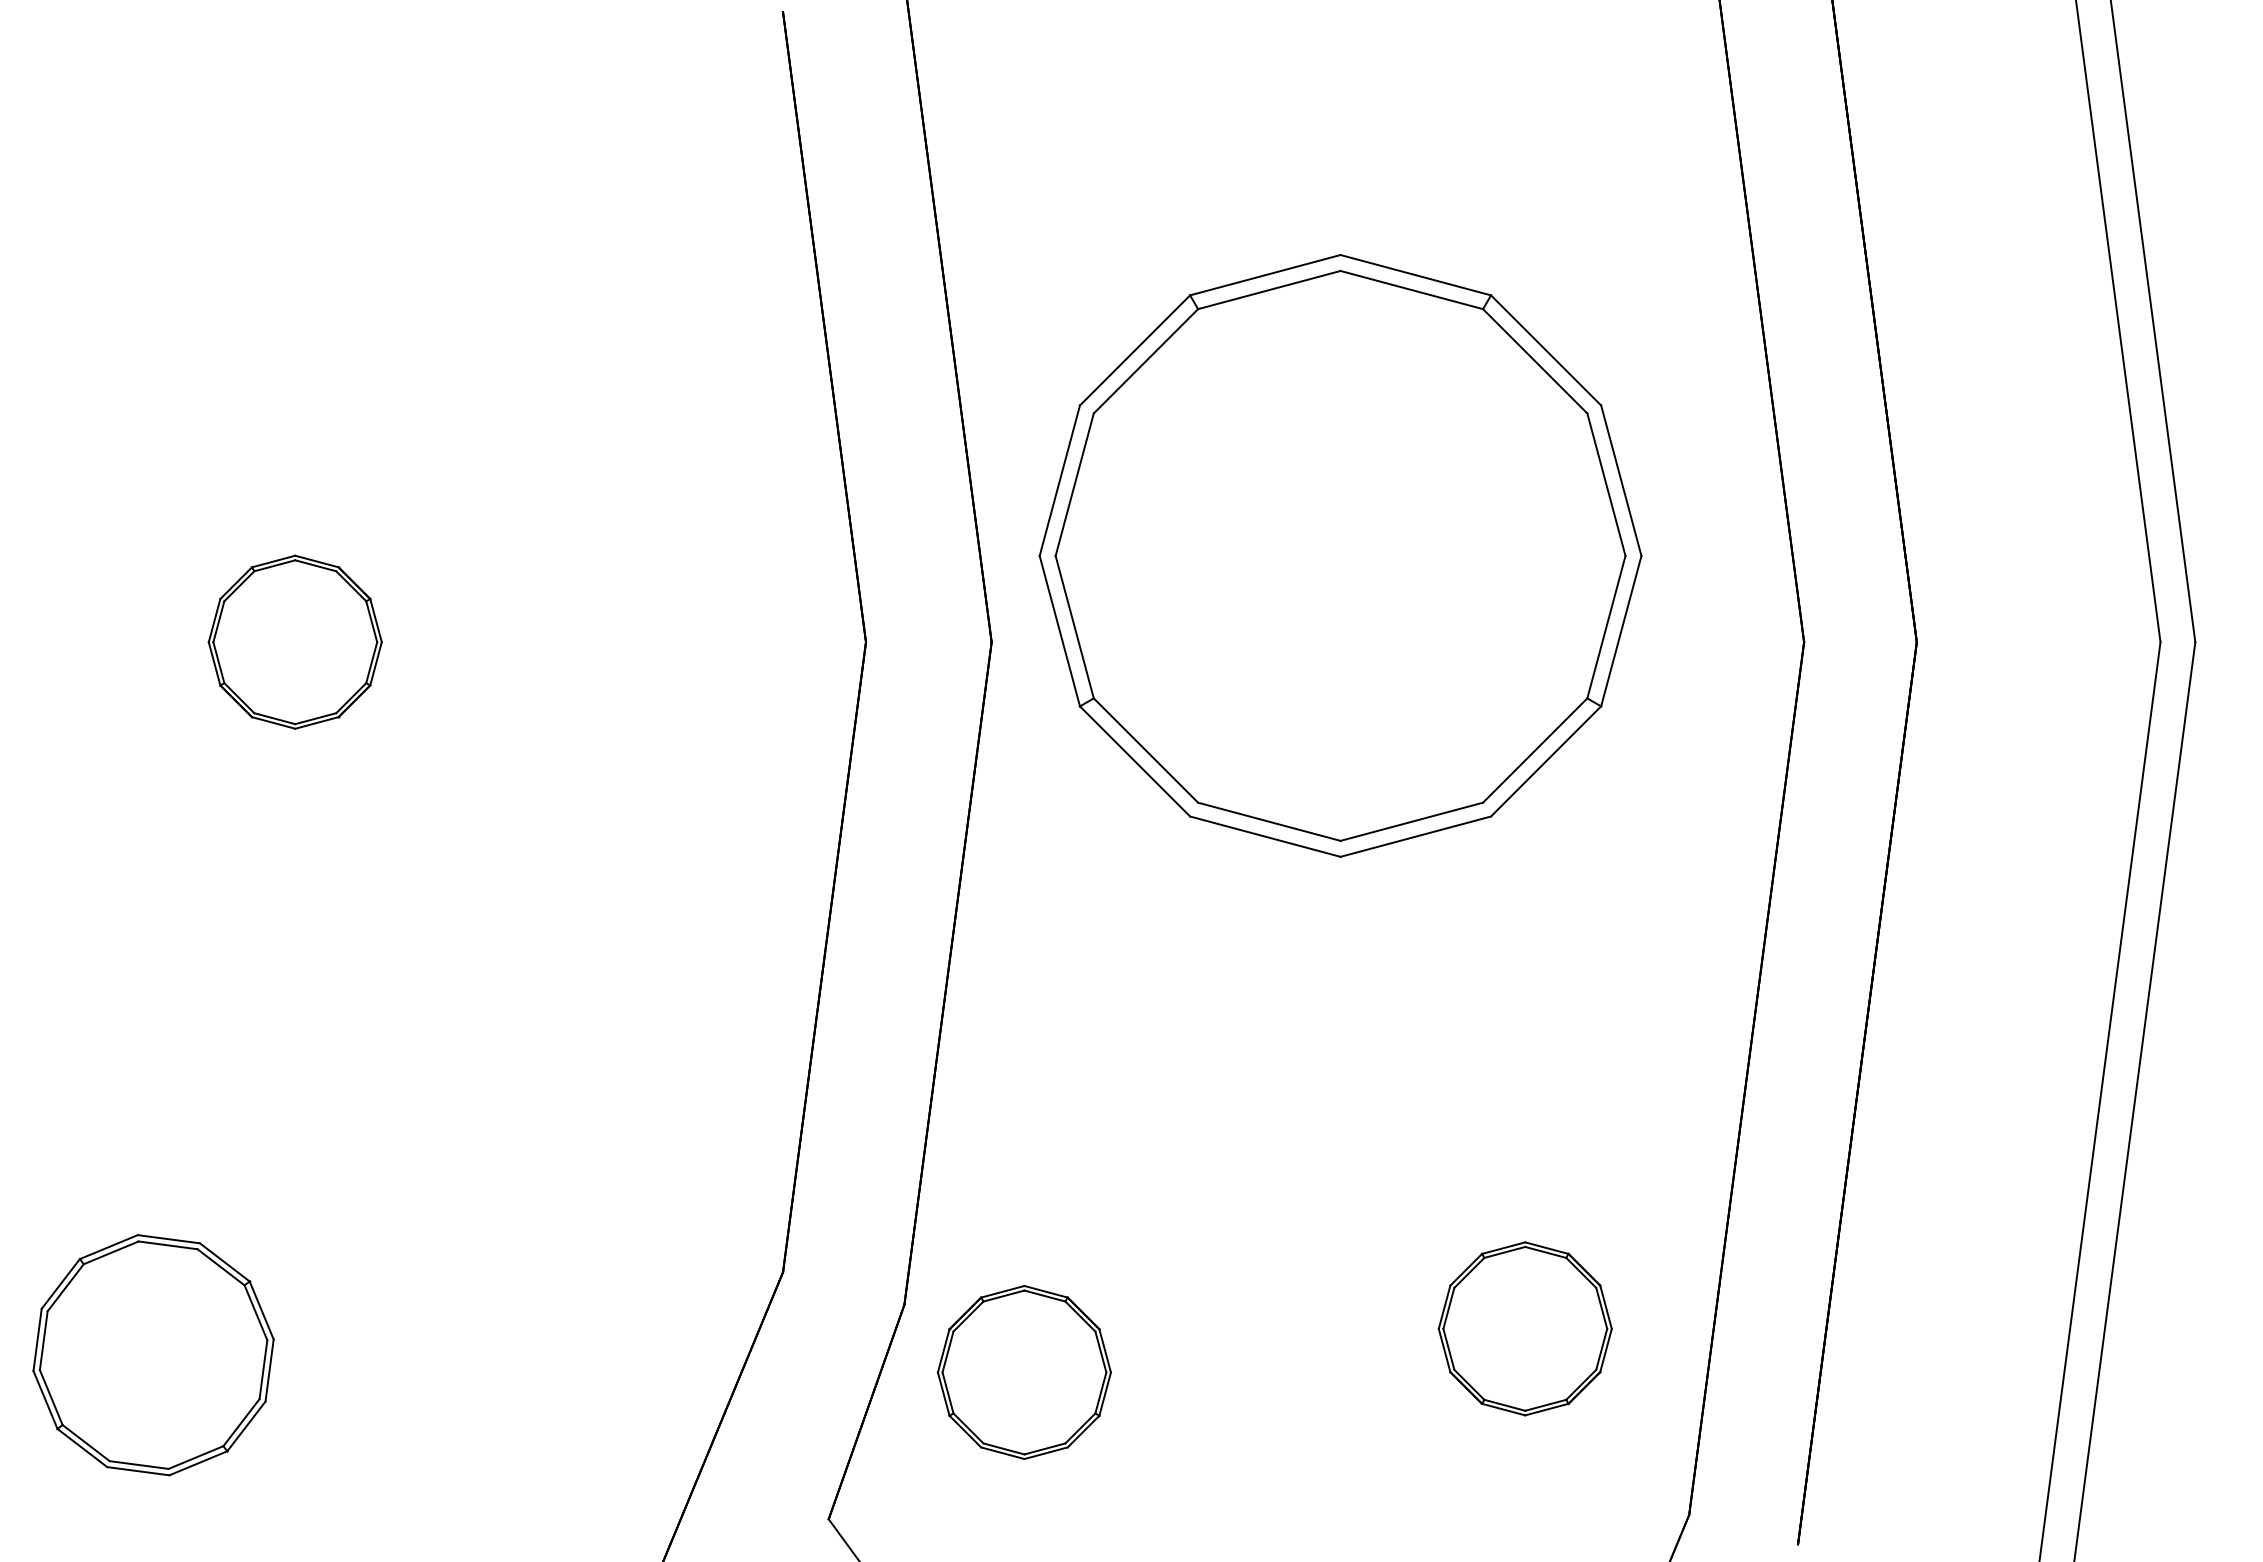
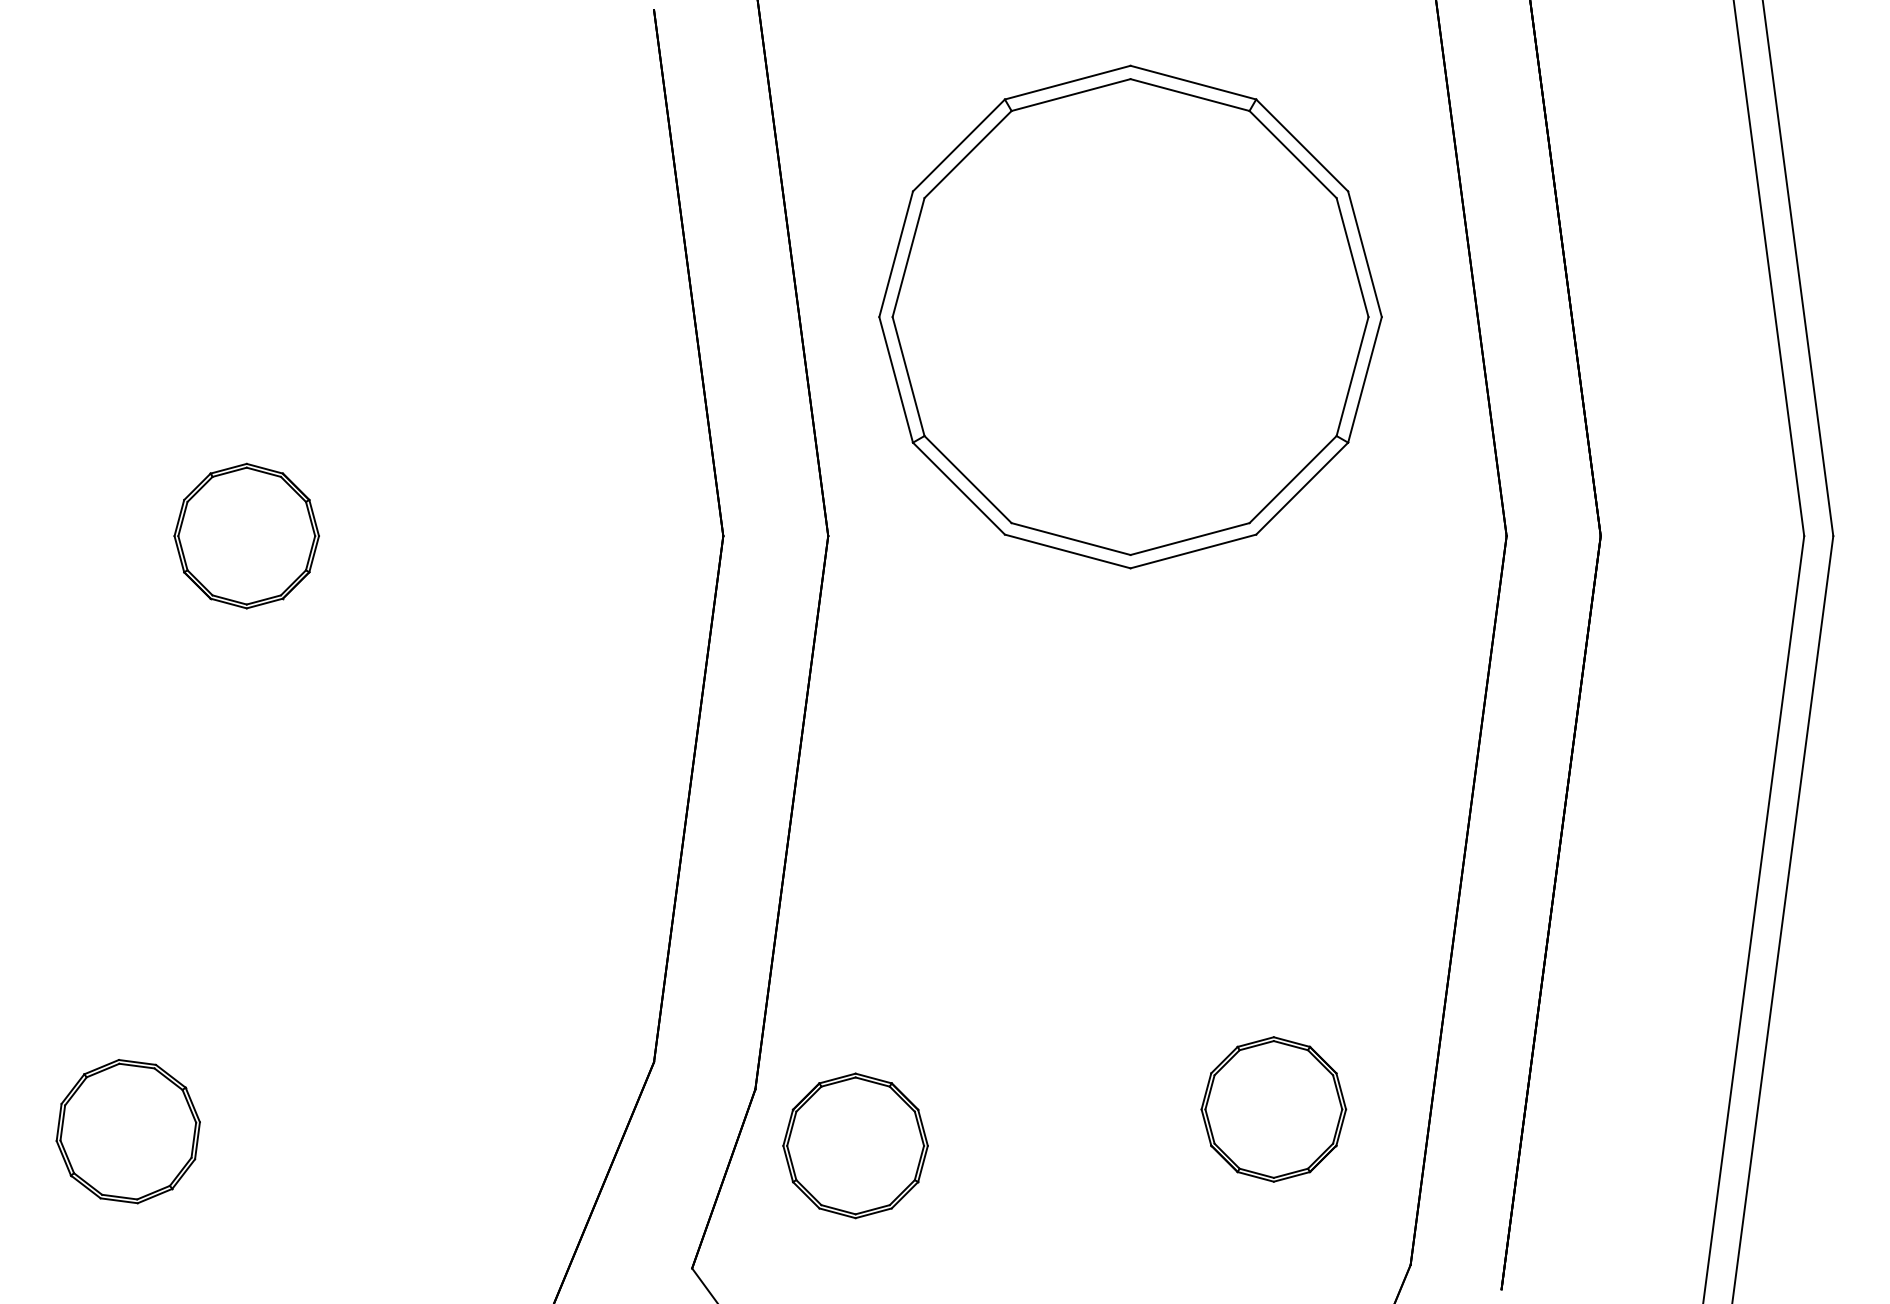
part: (1340, 555) -> (1130, 316), moved
part: (152, 1355) -> (127, 1131), size x0.71

